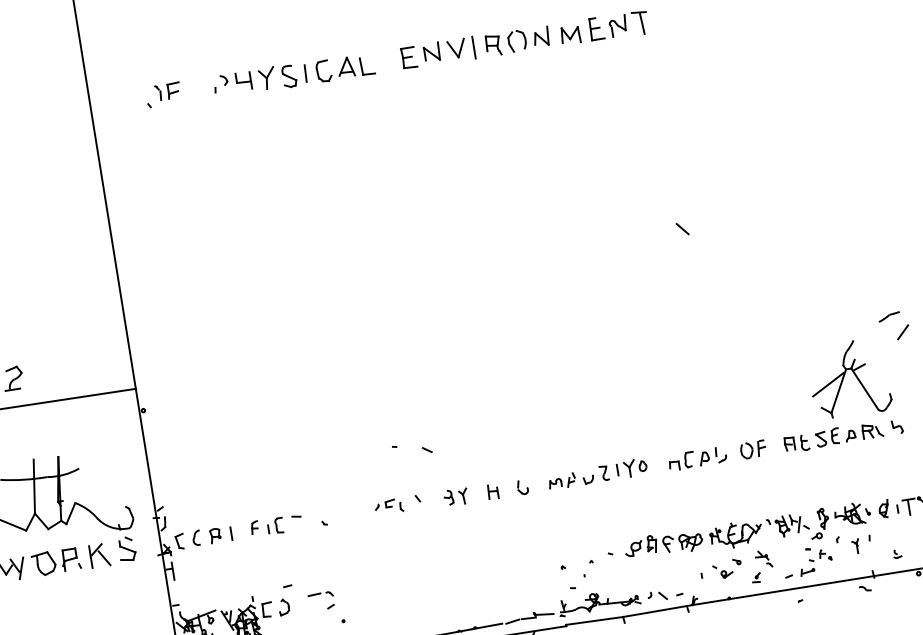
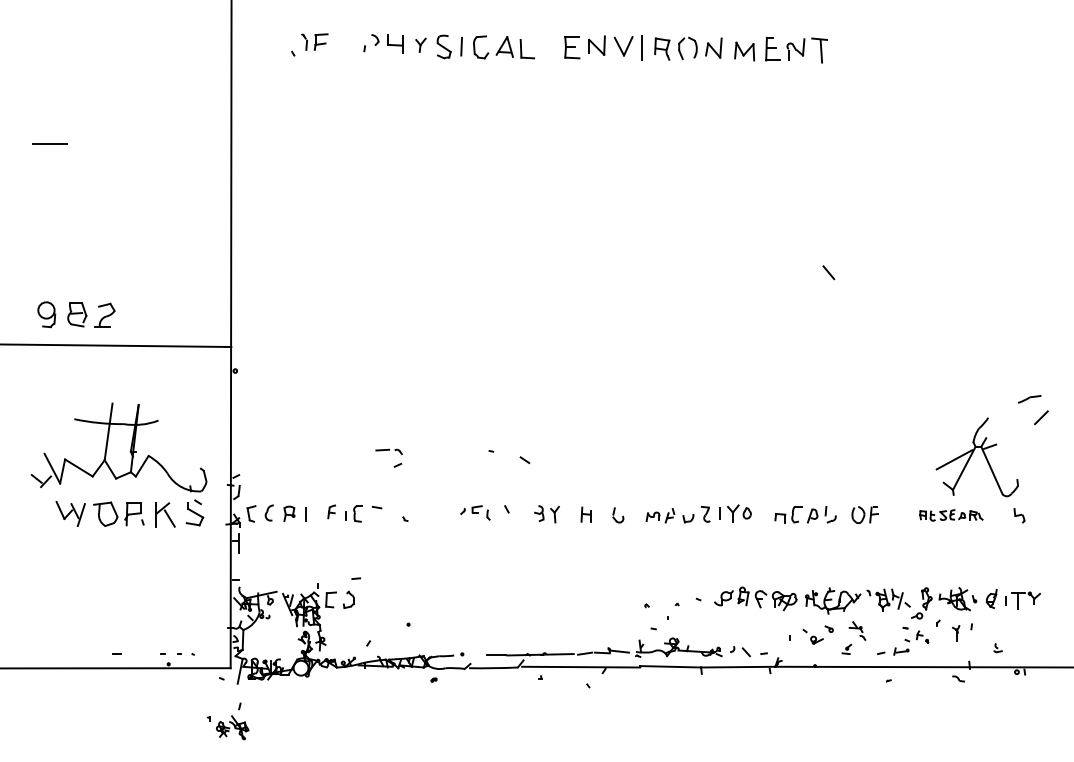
part: (267, 78) -> (420, 45), size x0.6
part: (833, 437) -> (951, 515), size x0.6
part: (319, 594) -> (388, 450), moved

